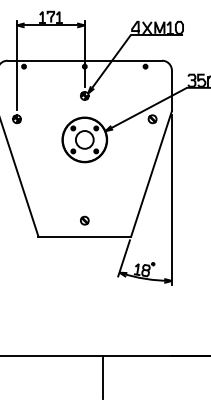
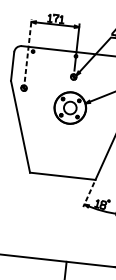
line: (17, 65) -> (28, 50), solid -> dashed
part: (84, 220) -> (63, 164), removed
line: (124, 258) -> (89, 194), solid -> dashed

